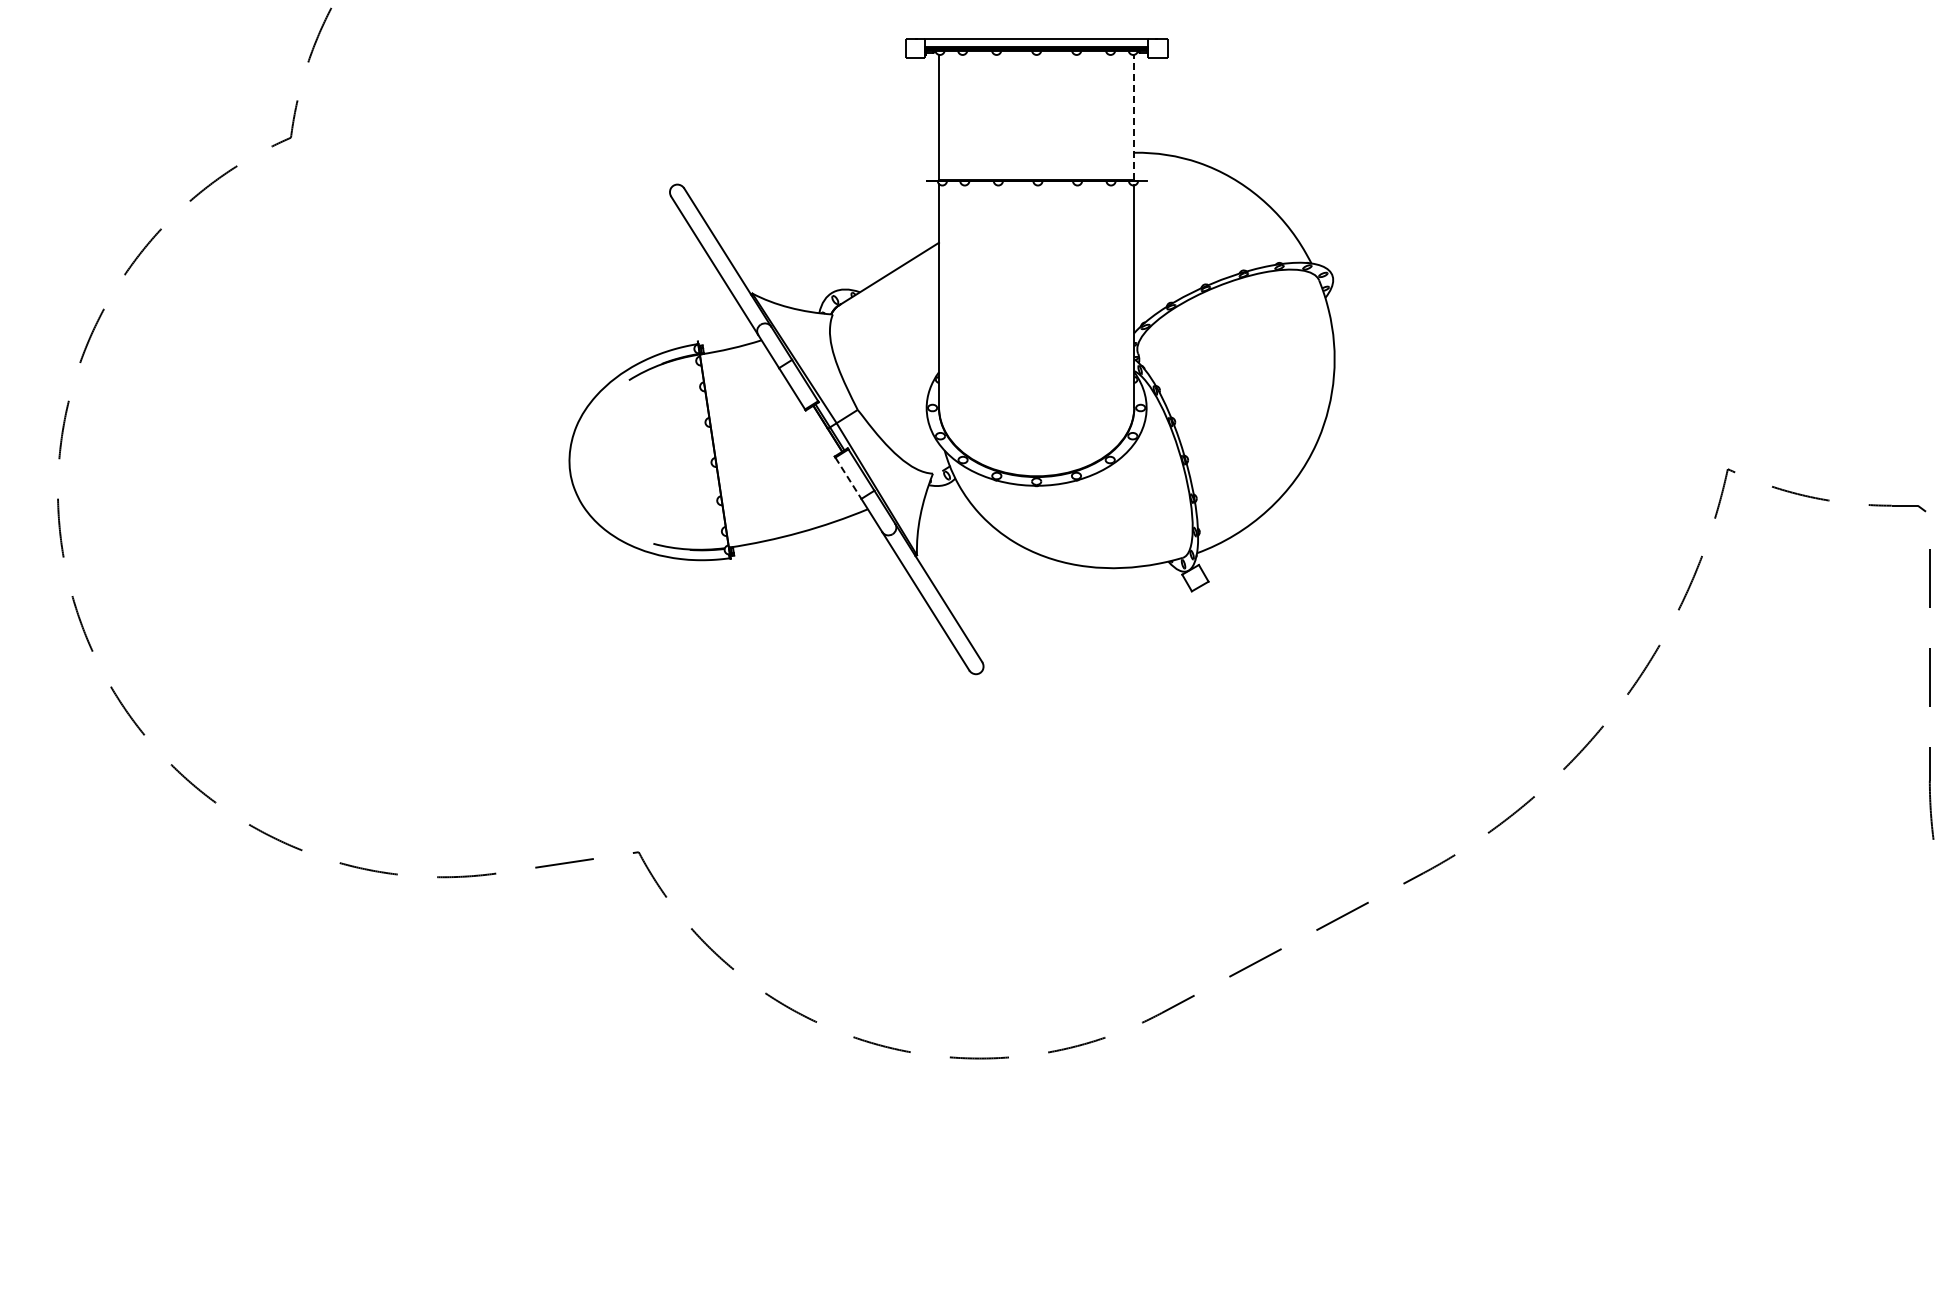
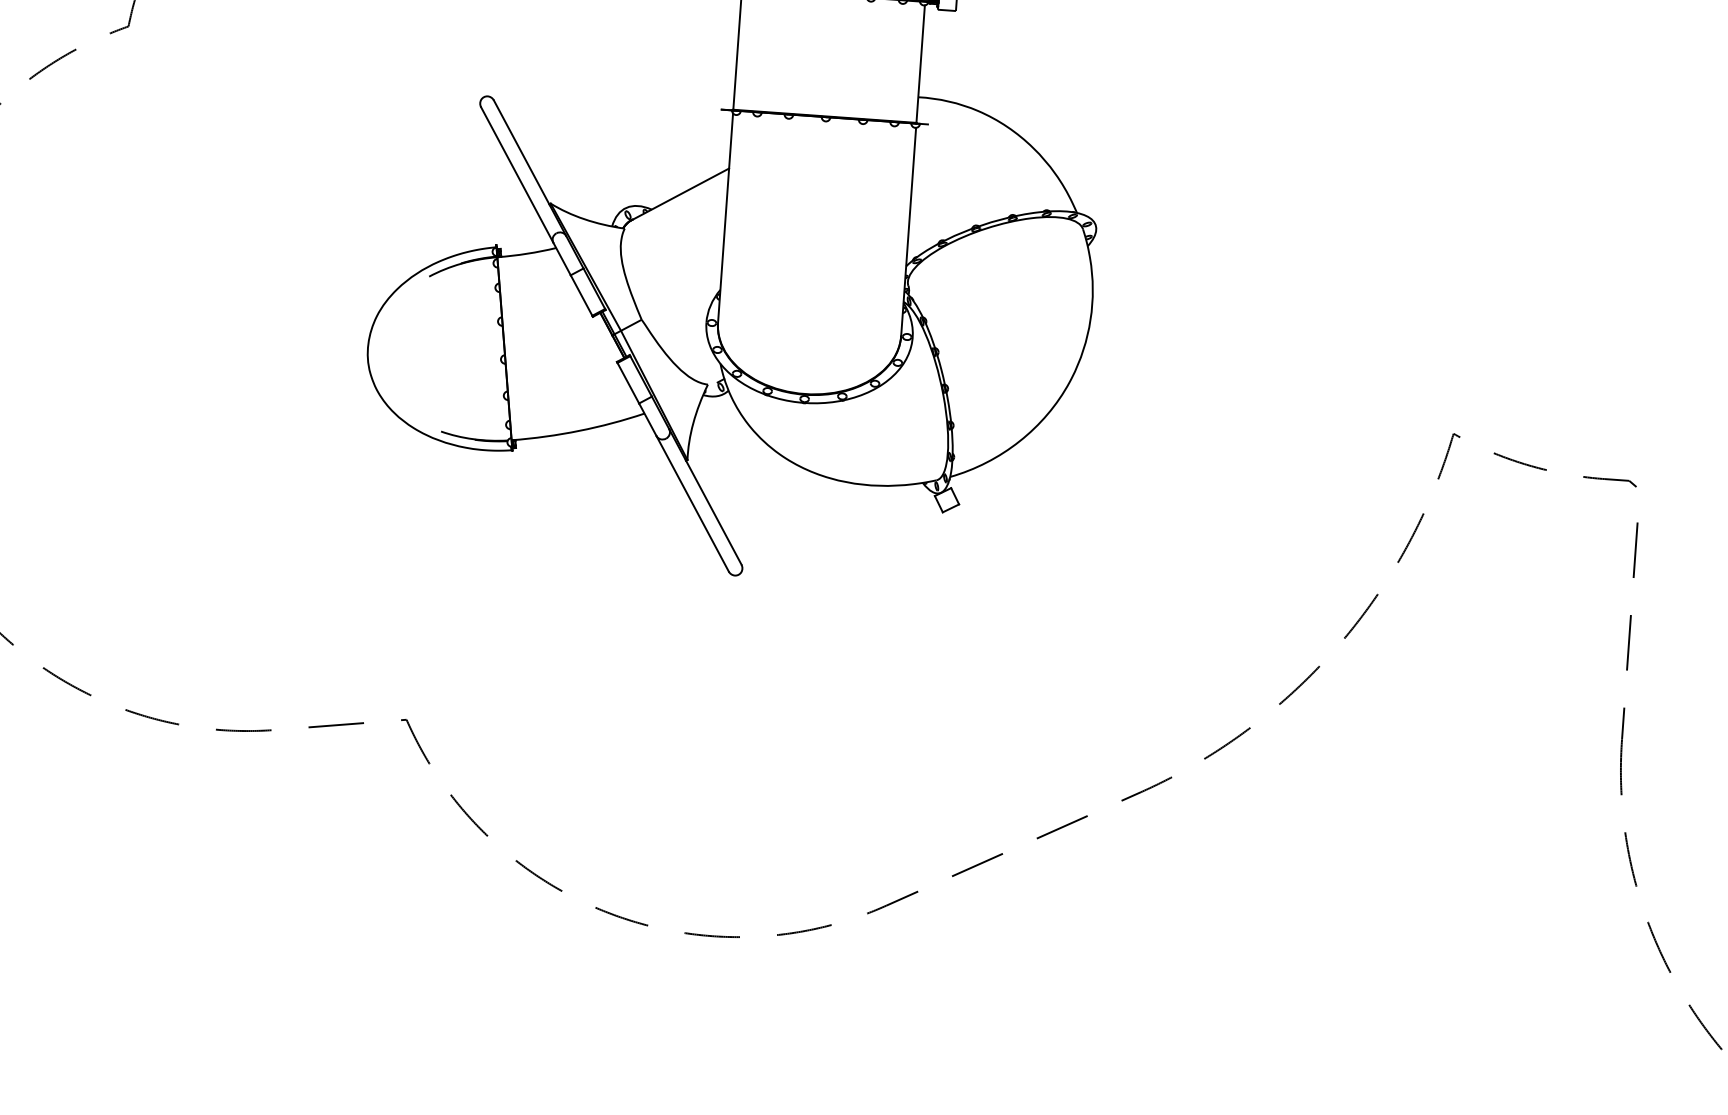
line: (1134, 117) -> (920, 64), dashed -> solid
line: (848, 478) -> (628, 383), dashed -> solid

